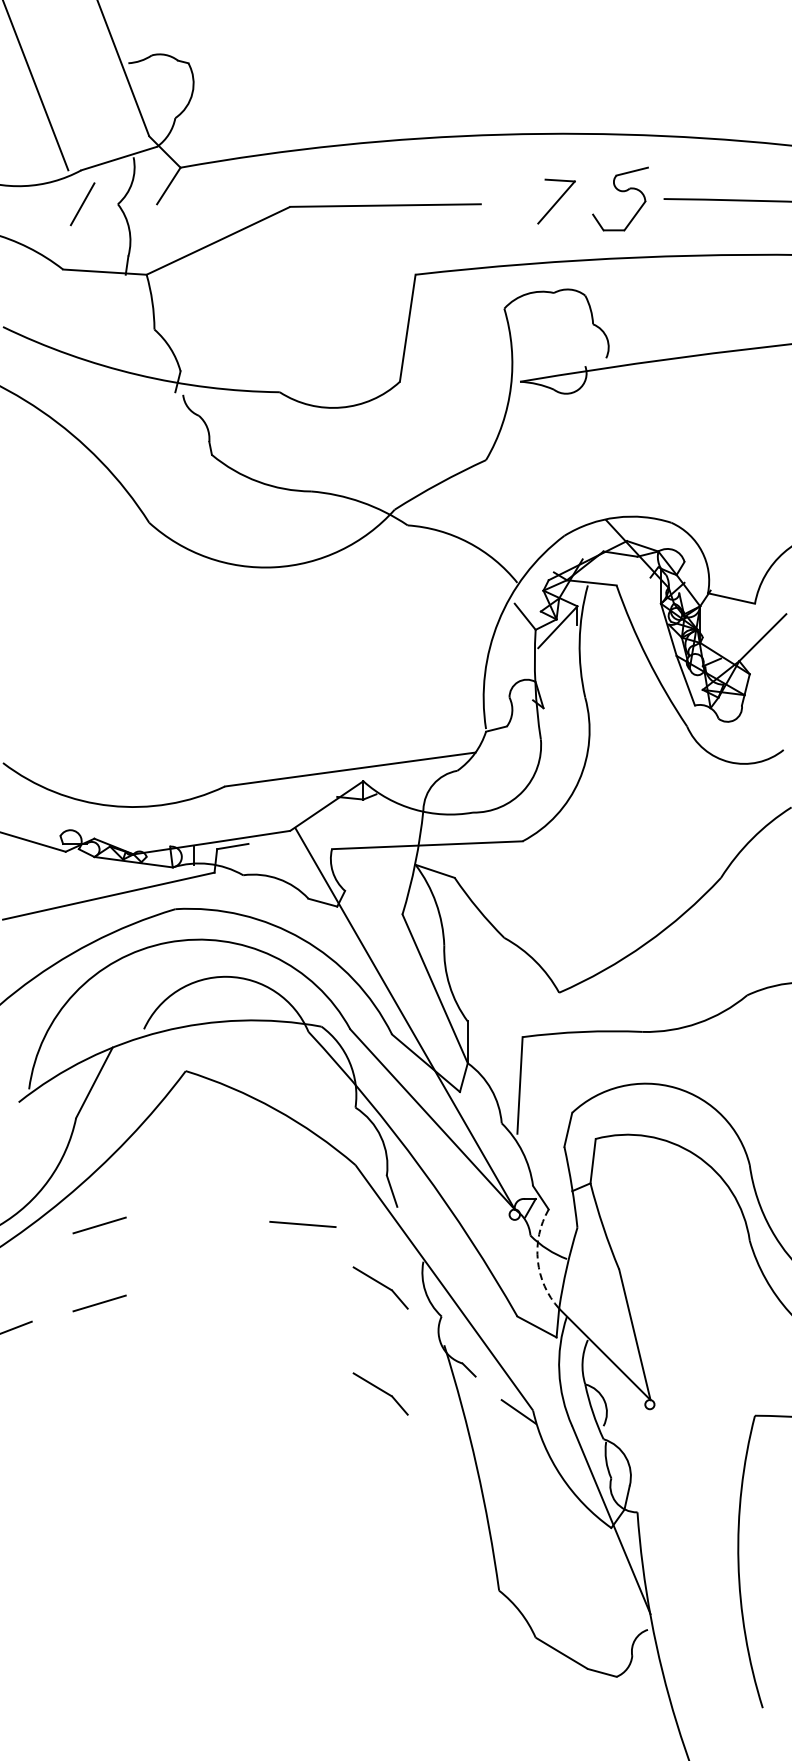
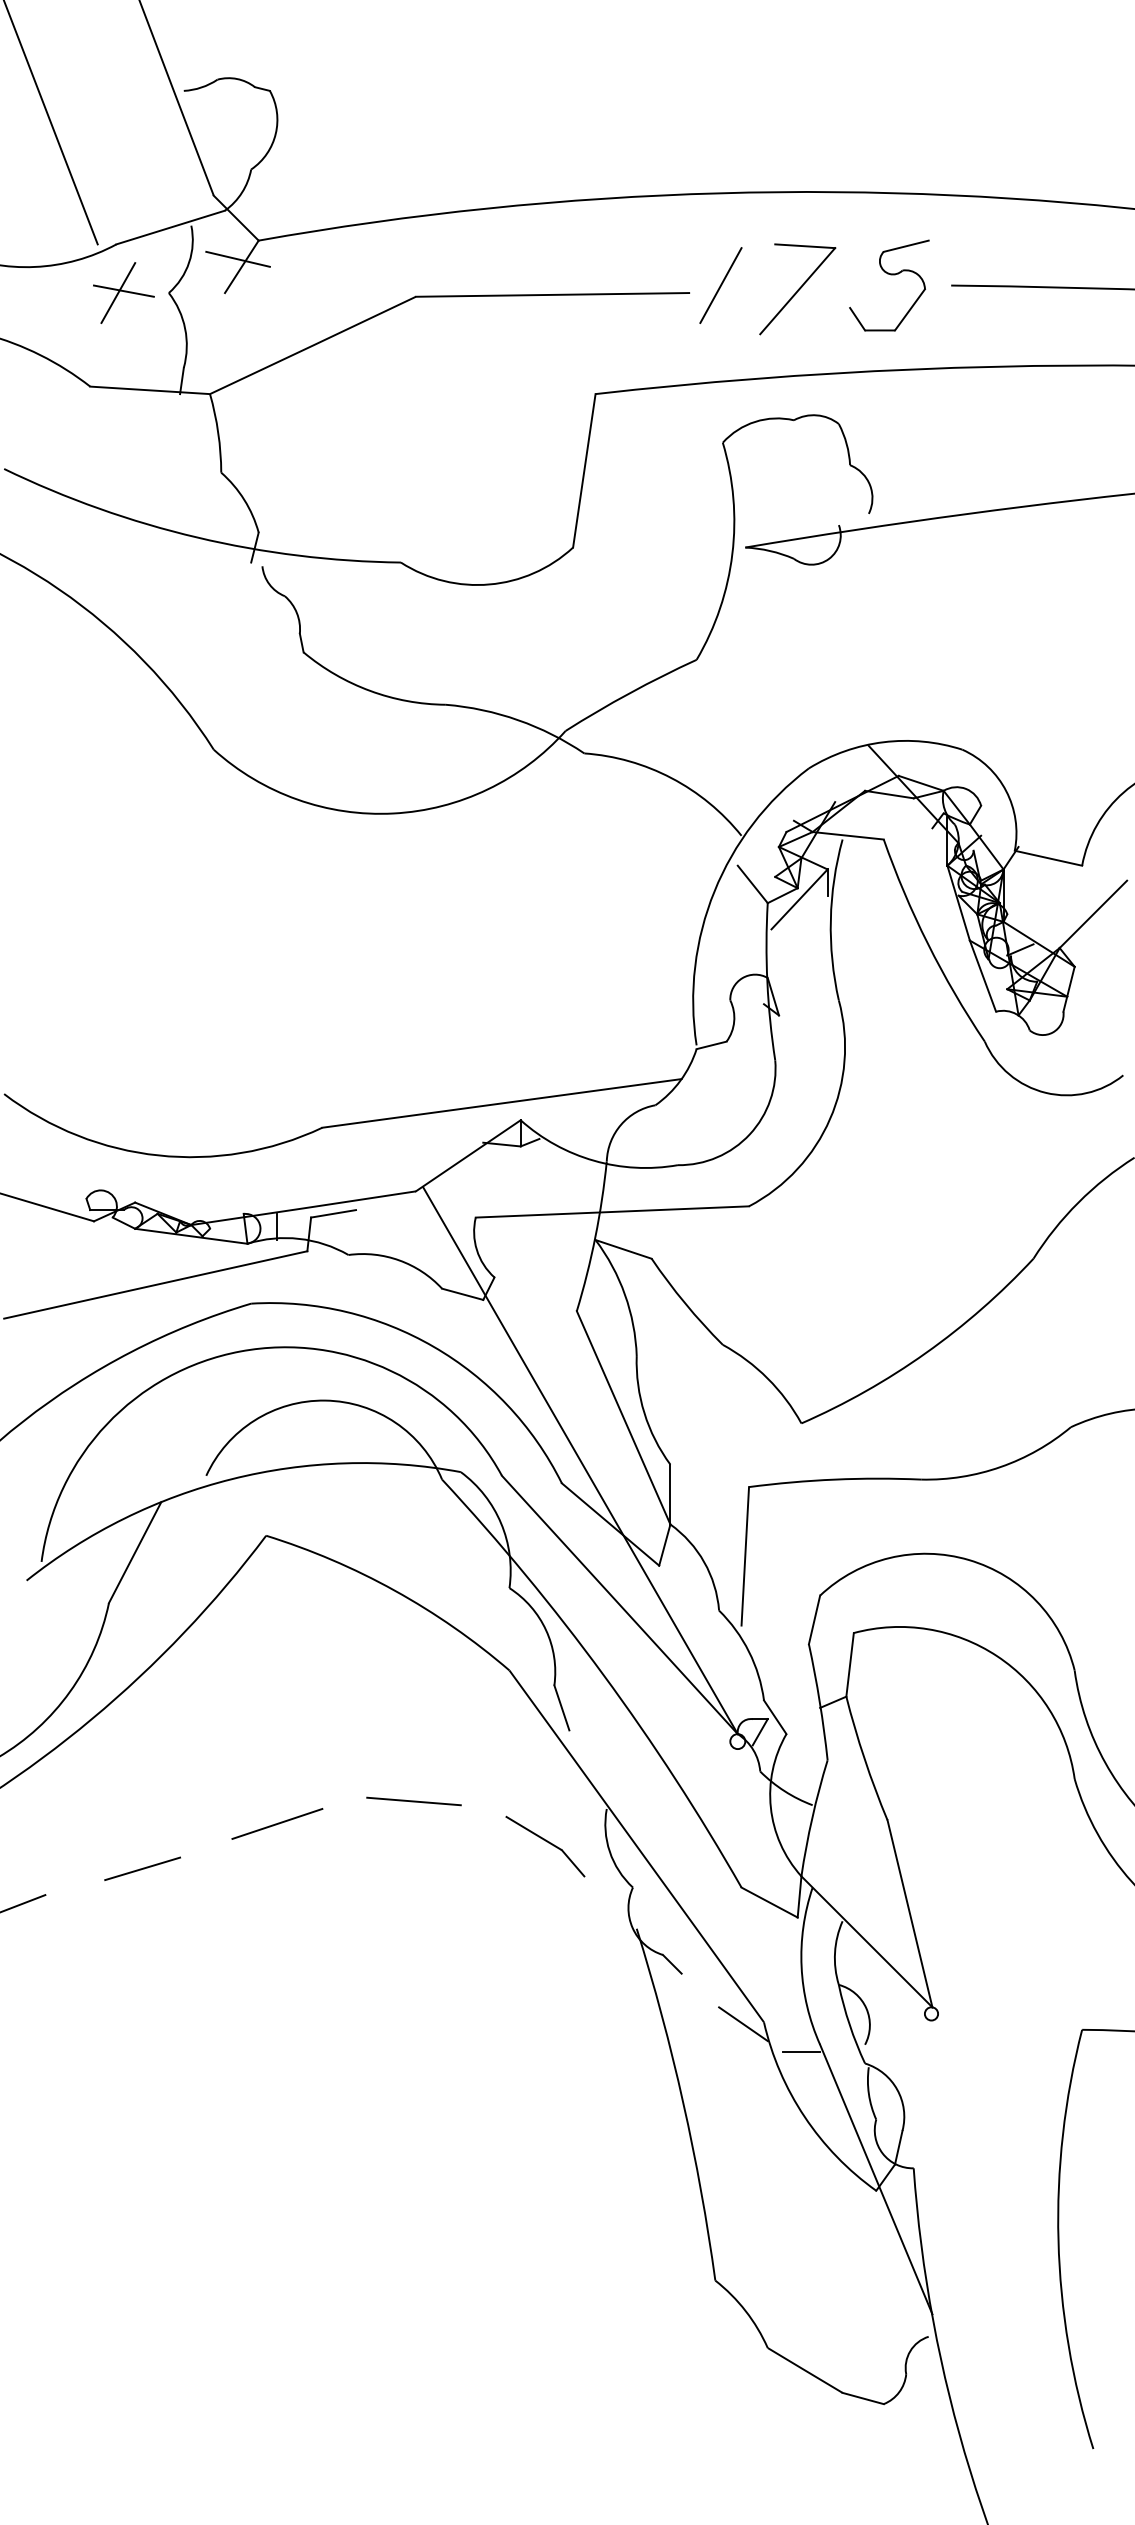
line: (166, 180) -> (238, 258), added
line: (502, 198) -> (720, 284), added
part: (556, 201) -> (797, 289), size x1.43
line: (86, 202) -> (123, 290), added
line: (302, 1224) -> (413, 1801), moved
line: (99, 1225) -> (142, 1757), removed
arc: (537, 1260) -> (770, 1807), dashed -> solid
line: (193, 1271) -> (277, 1823), added
part: (380, 1393) -> (545, 1997), removed
line: (559, 1431) -> (801, 2052), added

